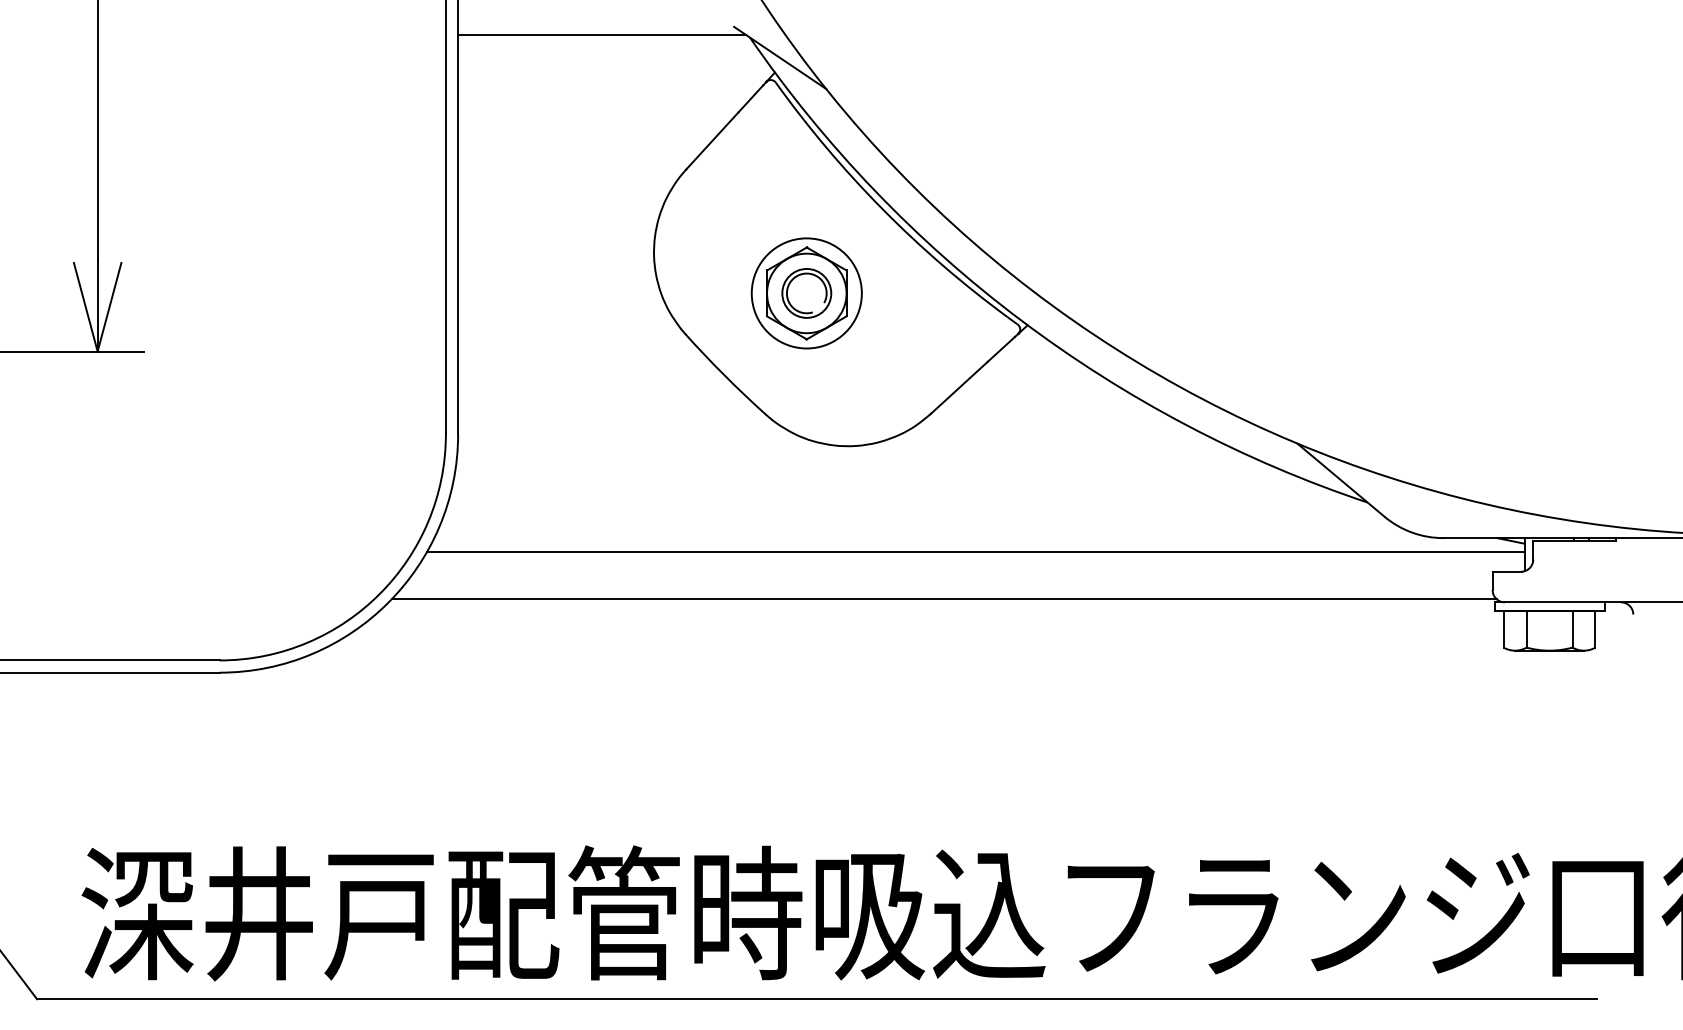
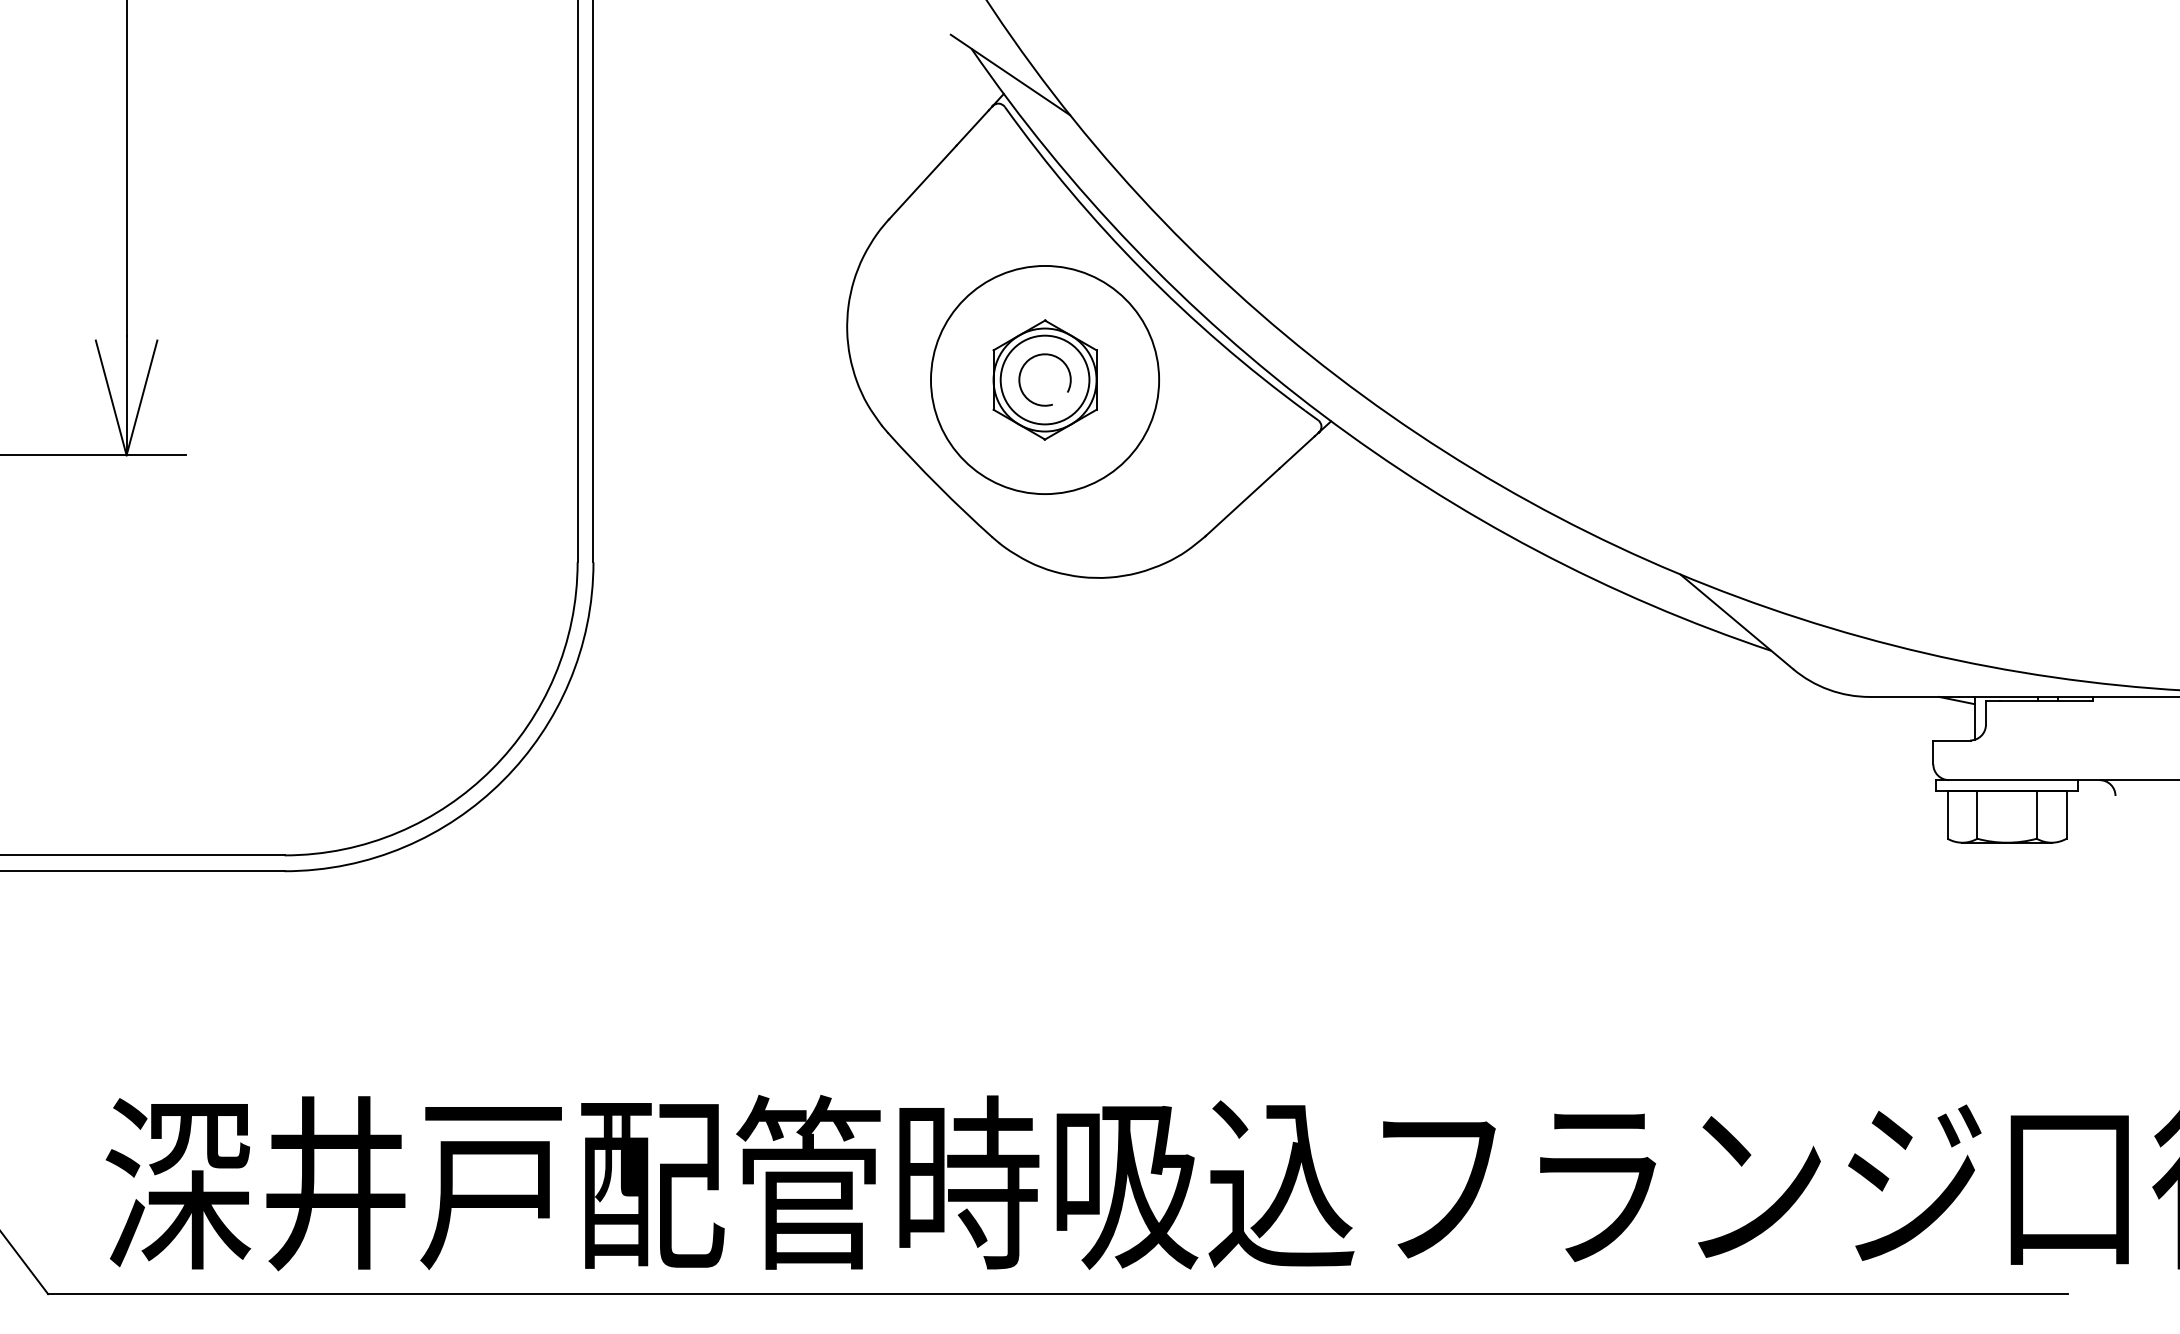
line: (601, 34) -> (779, 44), removed
circle: (806, 293) -> (1044, 379), size x1.4
circle: (806, 293) -> (1044, 379), size x1.6
line: (975, 552) -> (1263, 715), removed
line: (943, 599) -> (1222, 776), removed

